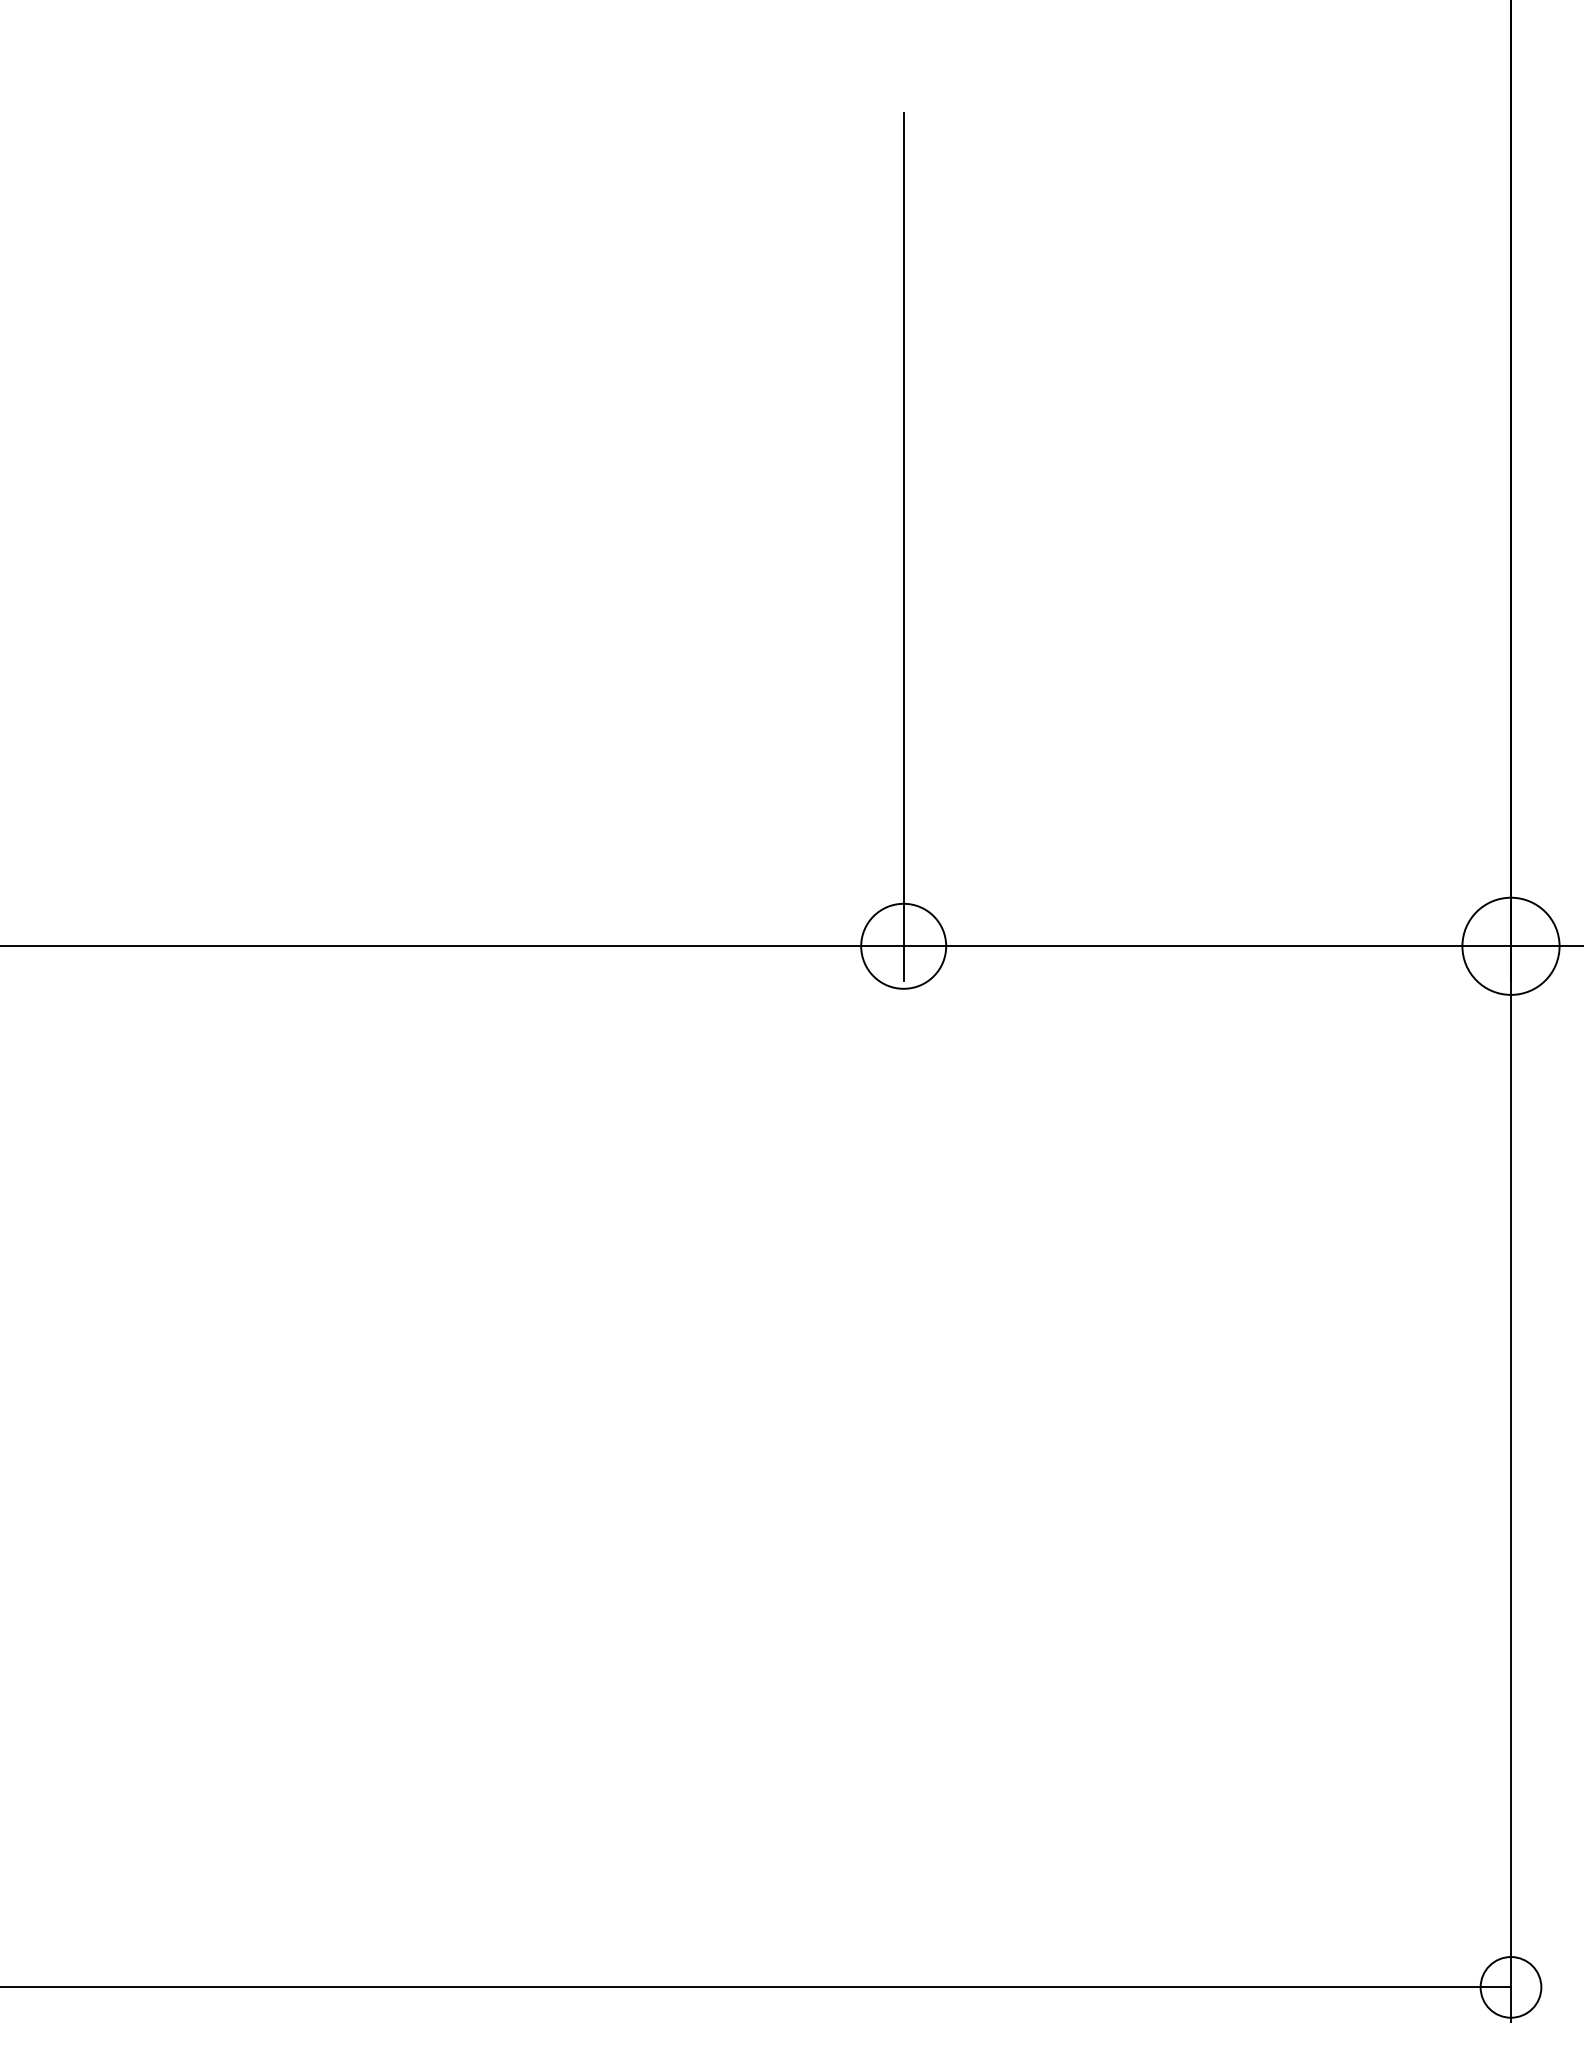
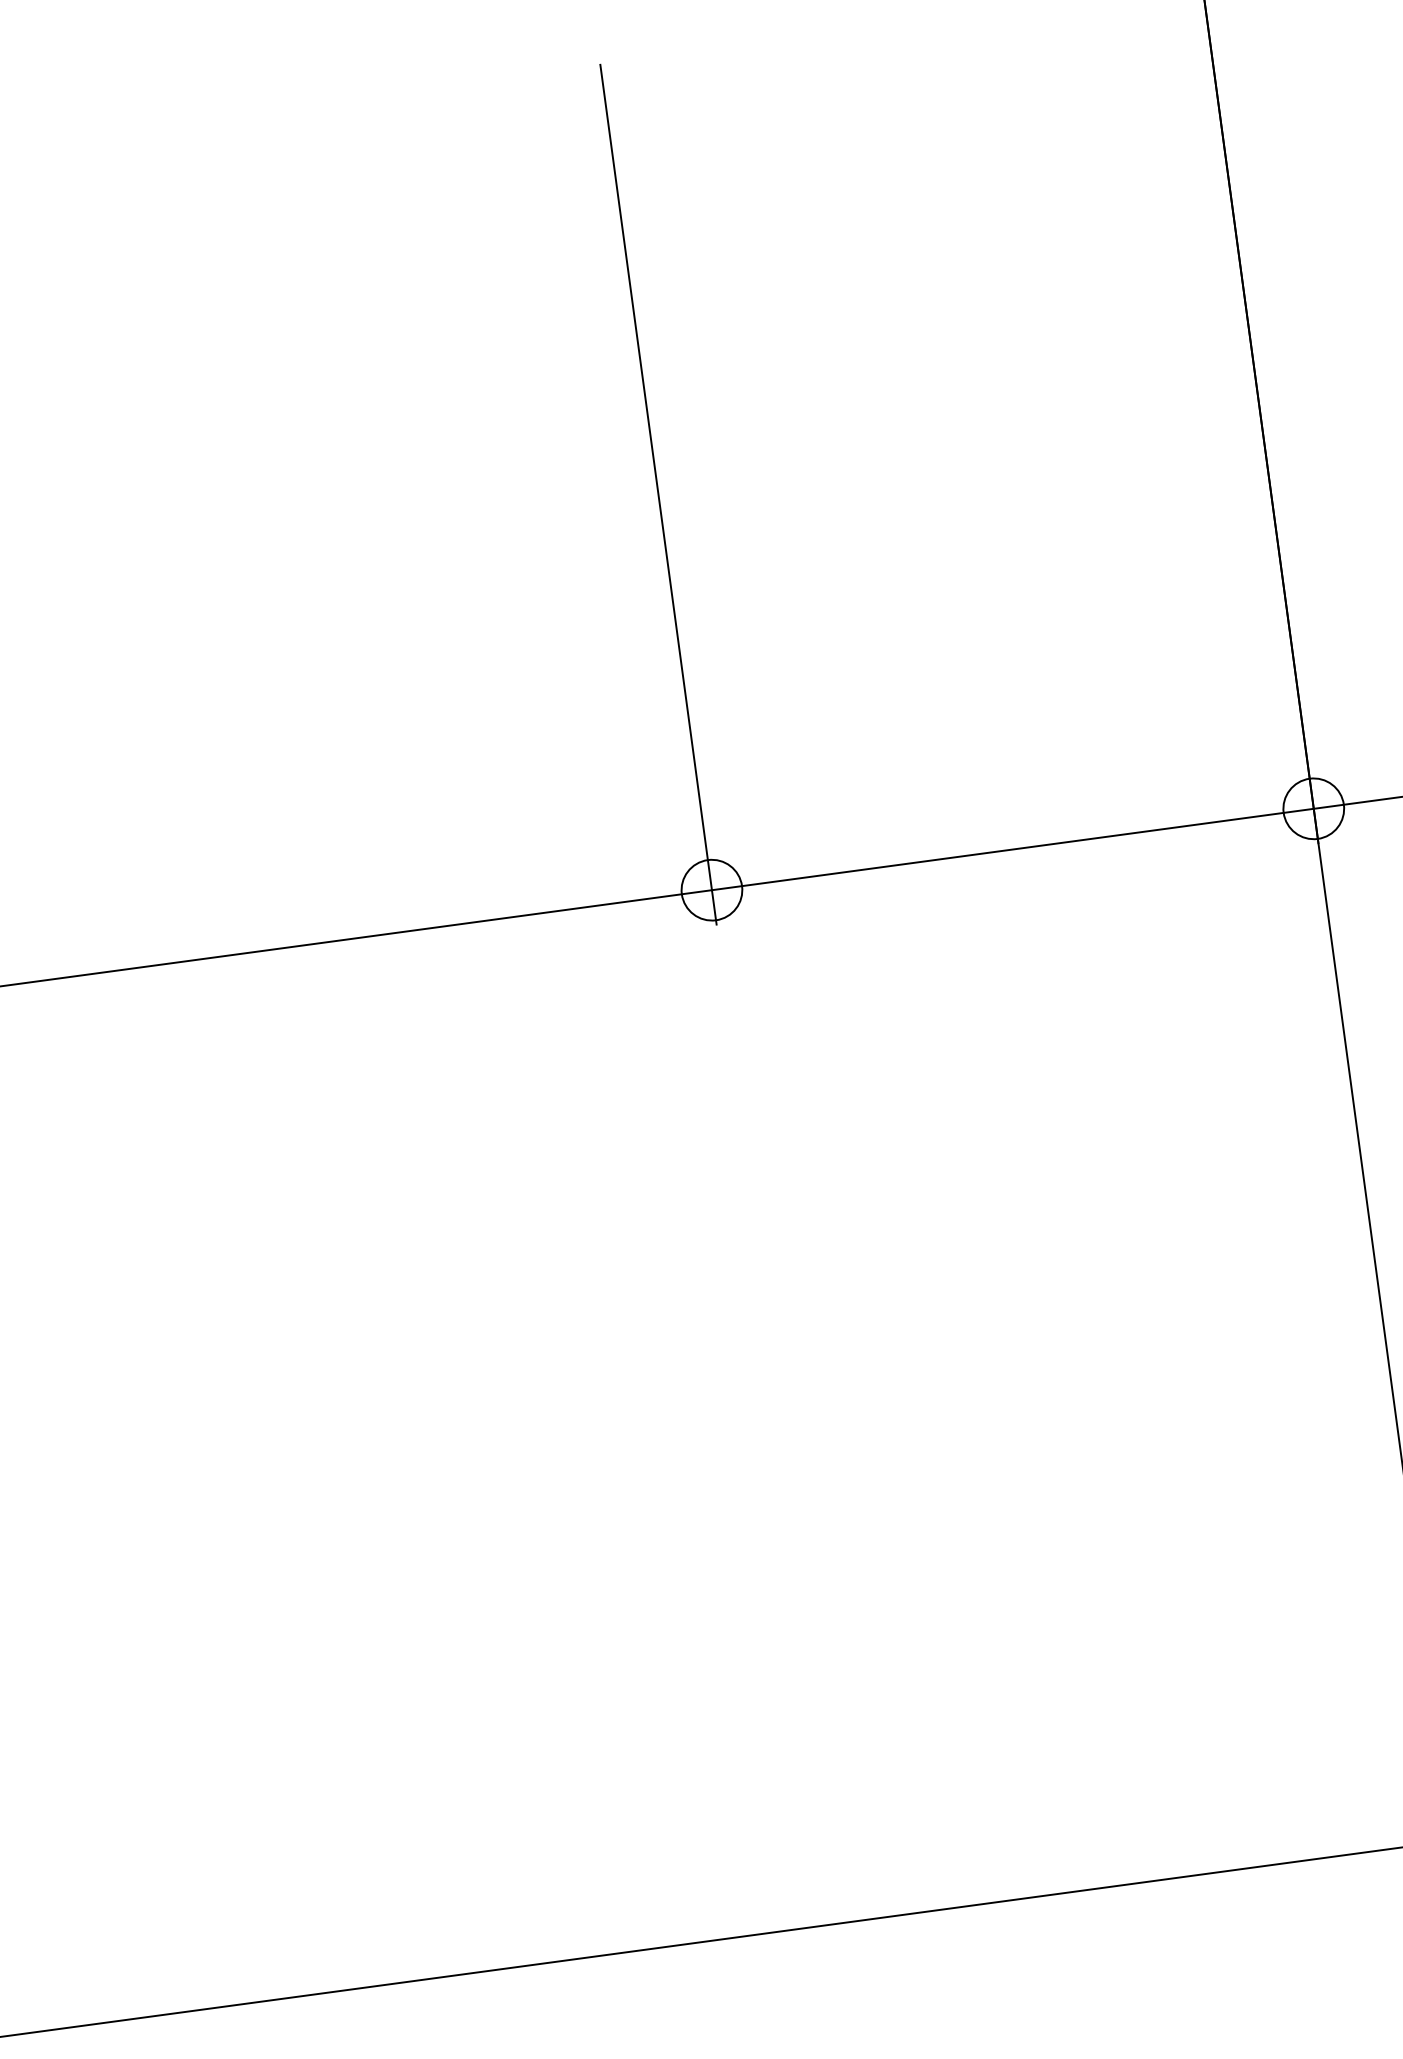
circle: (903, 945) -> (711, 889), size x0.71
circle: (1510, 945) -> (1313, 808), size x0.62

